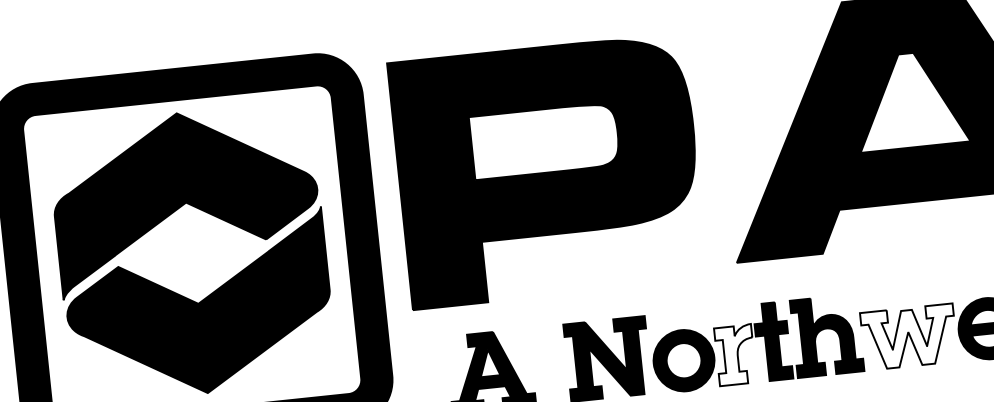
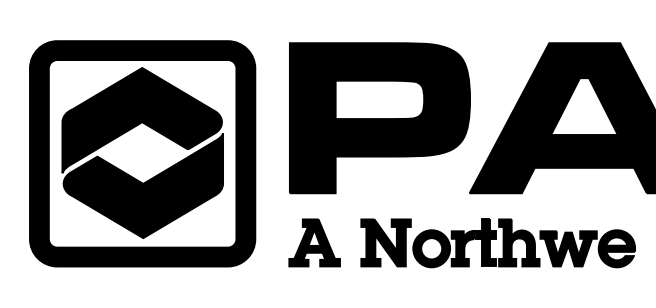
part: (547, 171) -> (379, 118), moved
fill: (909, 336) -> (568, 248), added
fill: (734, 354) -> (462, 248), added

